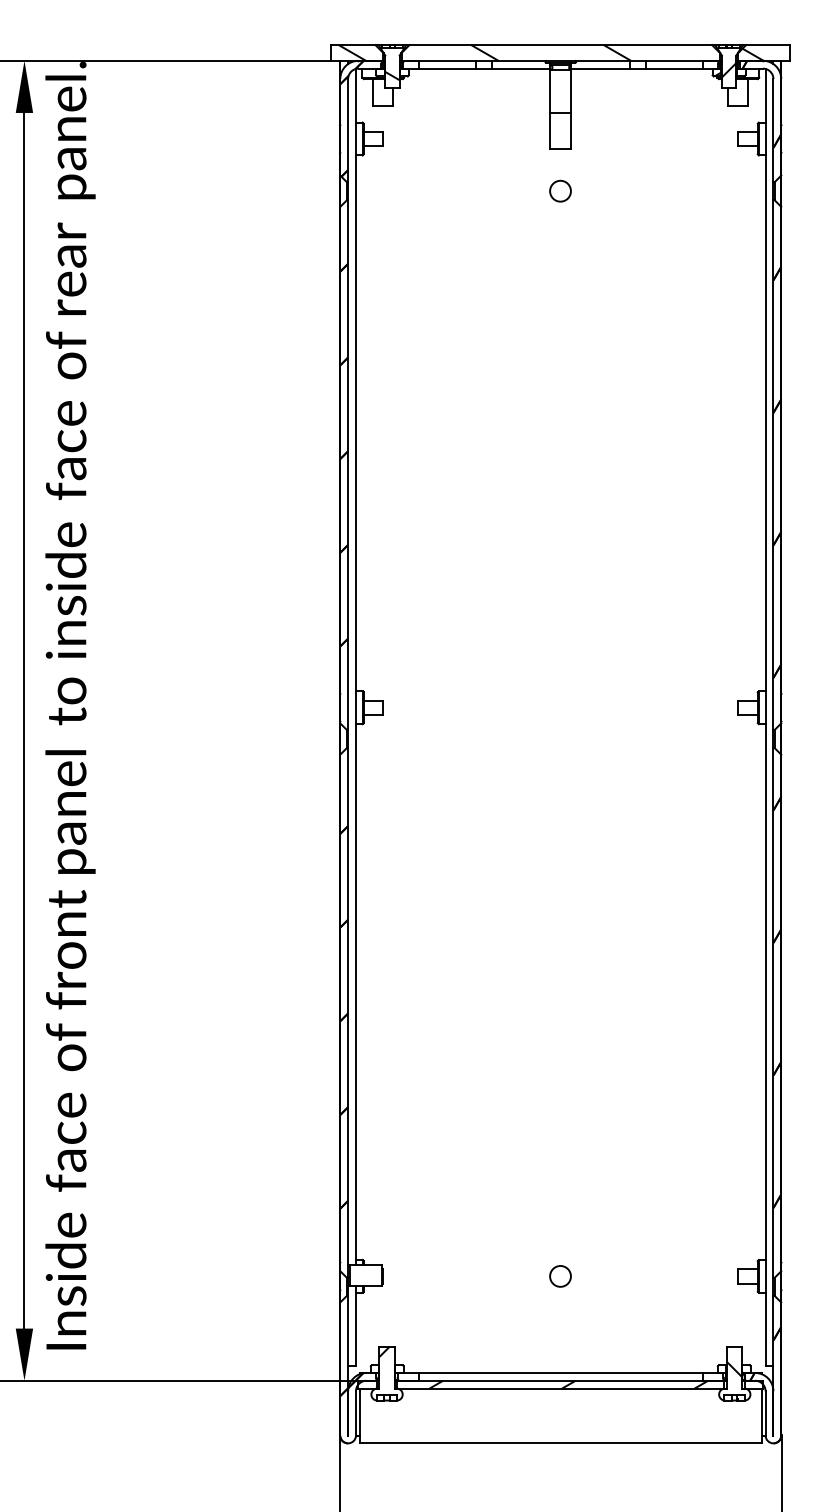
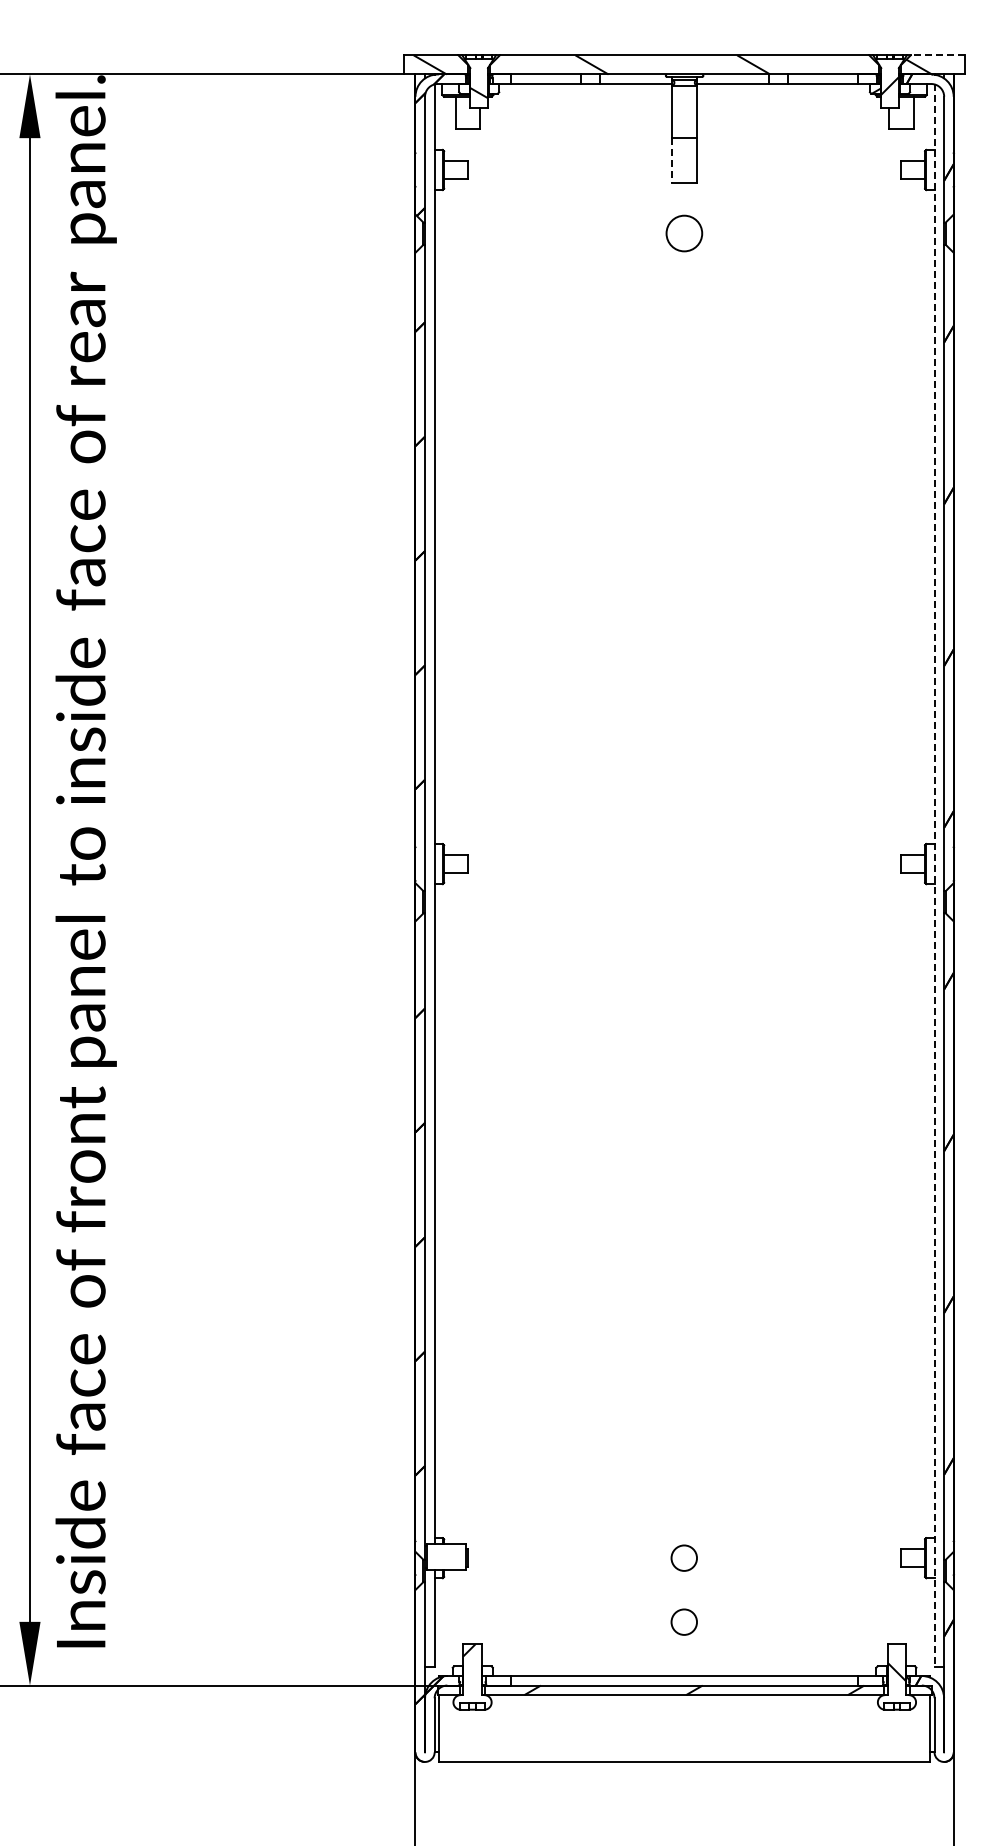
line: (767, 45) -> (937, 55), solid -> dashed
line: (550, 131) -> (671, 160), solid -> dashed
circle: (559, 191) -> (683, 233), size x1.4
line: (765, 717) -> (934, 876), solid -> dashed
circle: (559, 1328) -> (683, 1621), added

